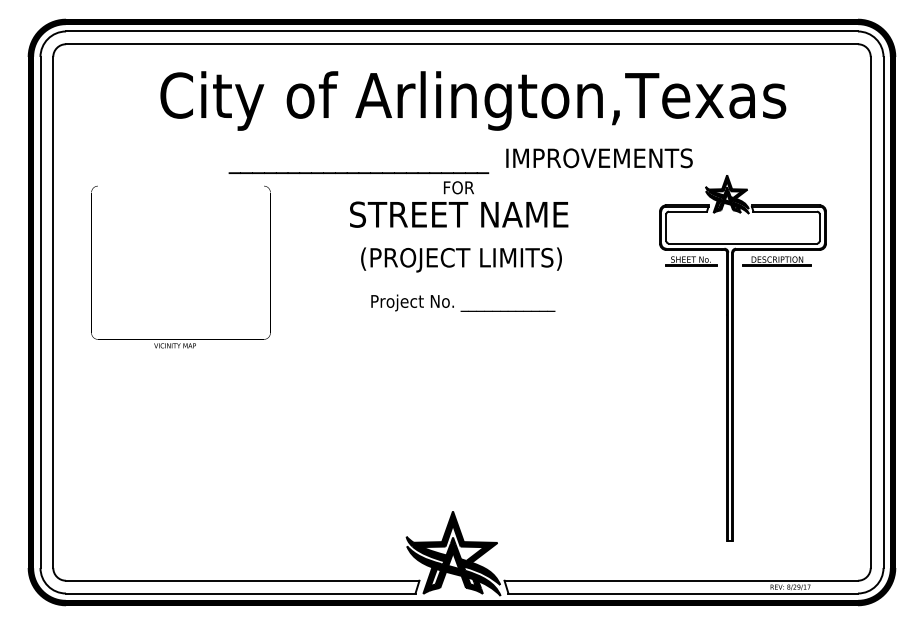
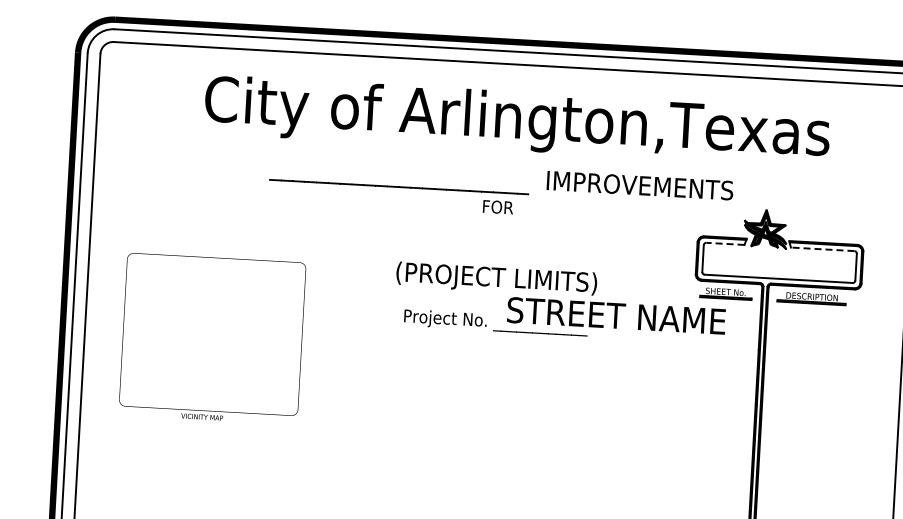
line: (687, 211) -> (725, 243), solid -> dashed
line: (785, 211) -> (822, 249), solid -> dashed
text: (459, 214) -> (616, 315), moved
text: (180, 266) -> (211, 338), moved

